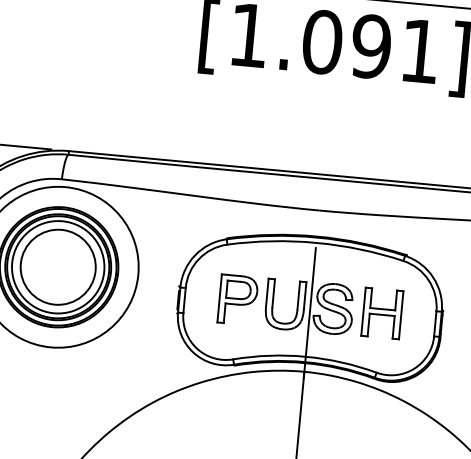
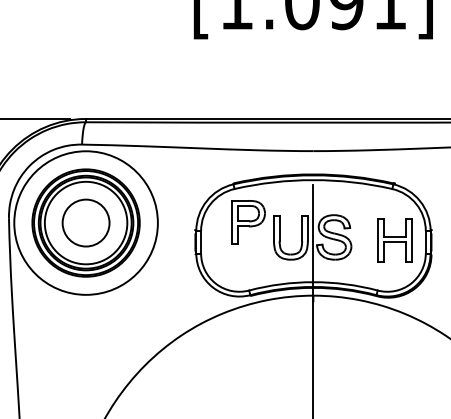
circle: (57, 266) -> (85, 222), size x0.7
part: (237, 300) -> (248, 222), moved
part: (381, 313) -> (394, 240), moved

